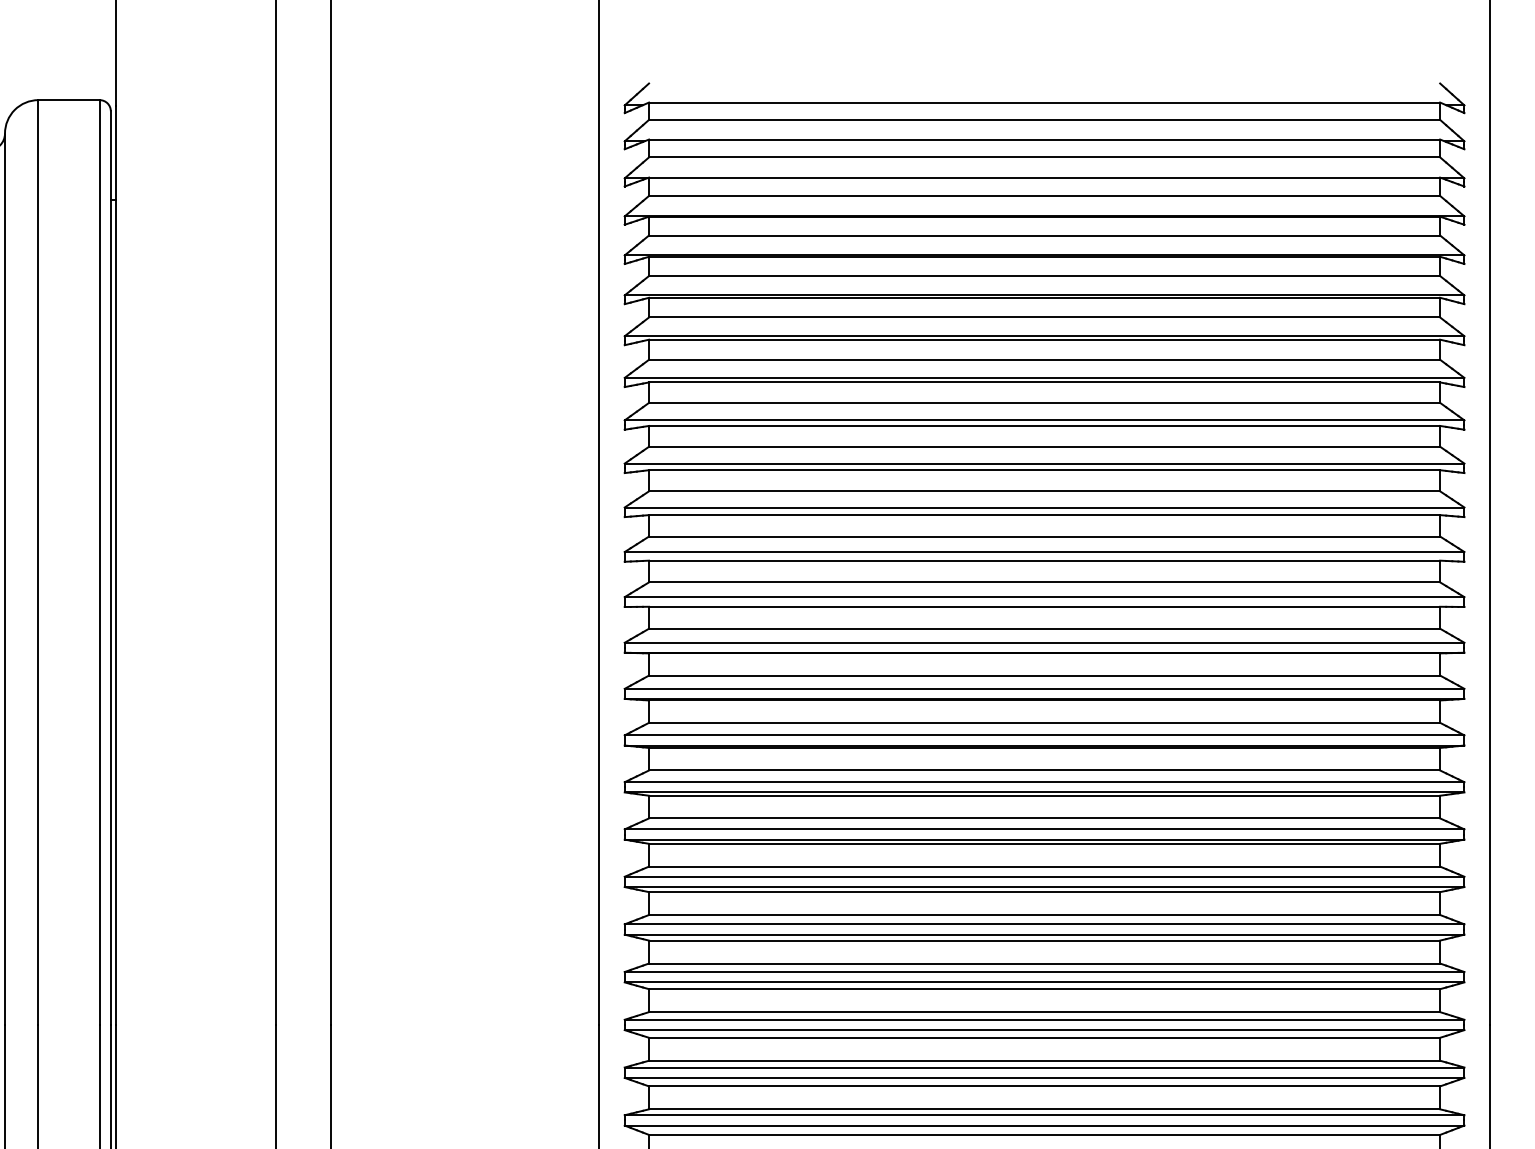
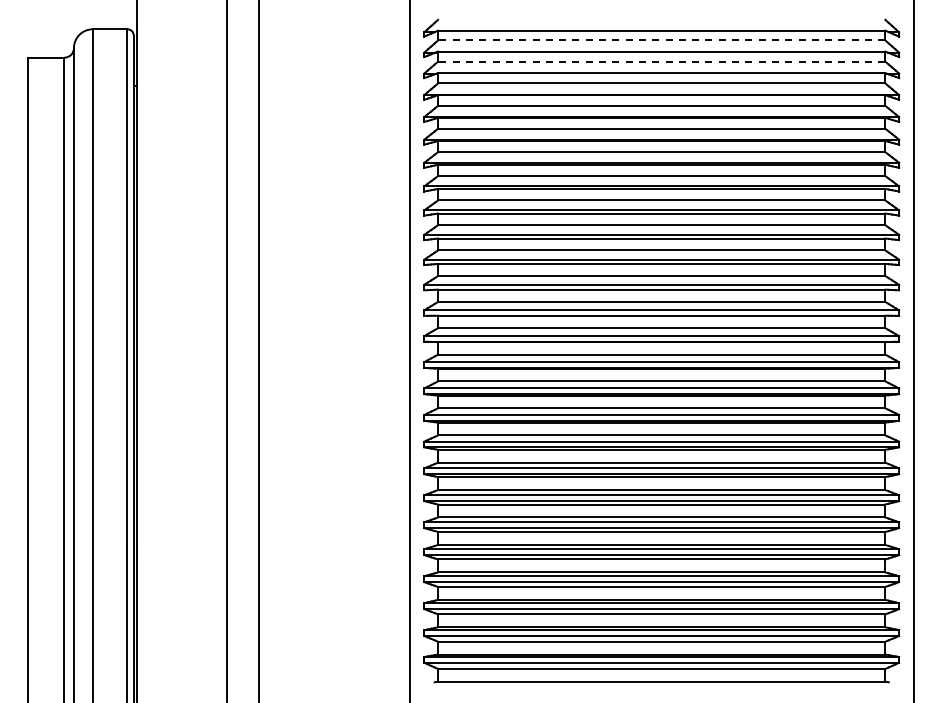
line: (1044, 119) -> (661, 40), solid -> dashed
line: (1044, 157) -> (661, 61), solid -> dashed

